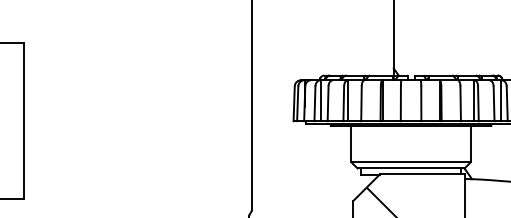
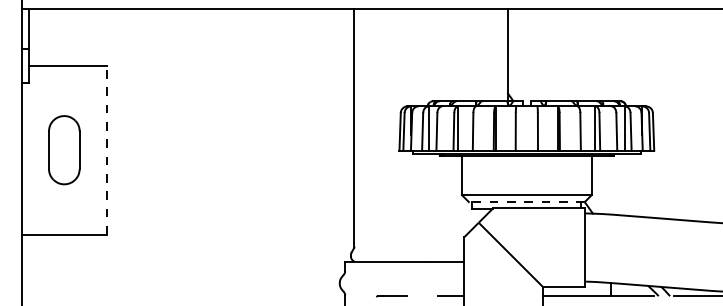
line: (24, 120) -> (107, 149), solid -> dashed
line: (410, 168) -> (526, 202), solid -> dashed

